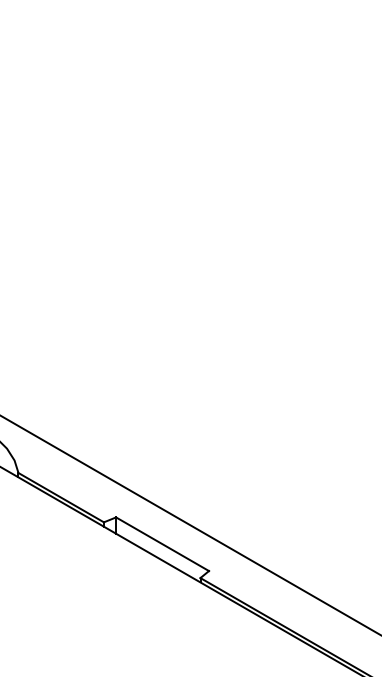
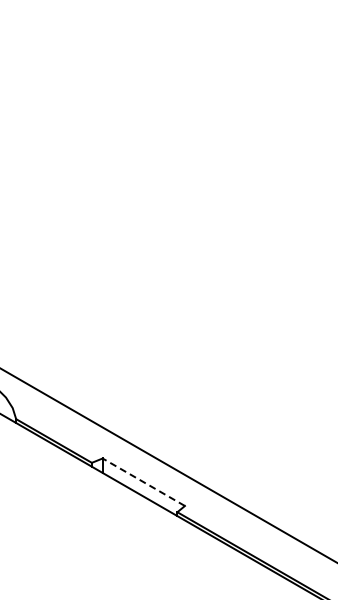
line: (162, 544) -> (143, 482), solid -> dashed

